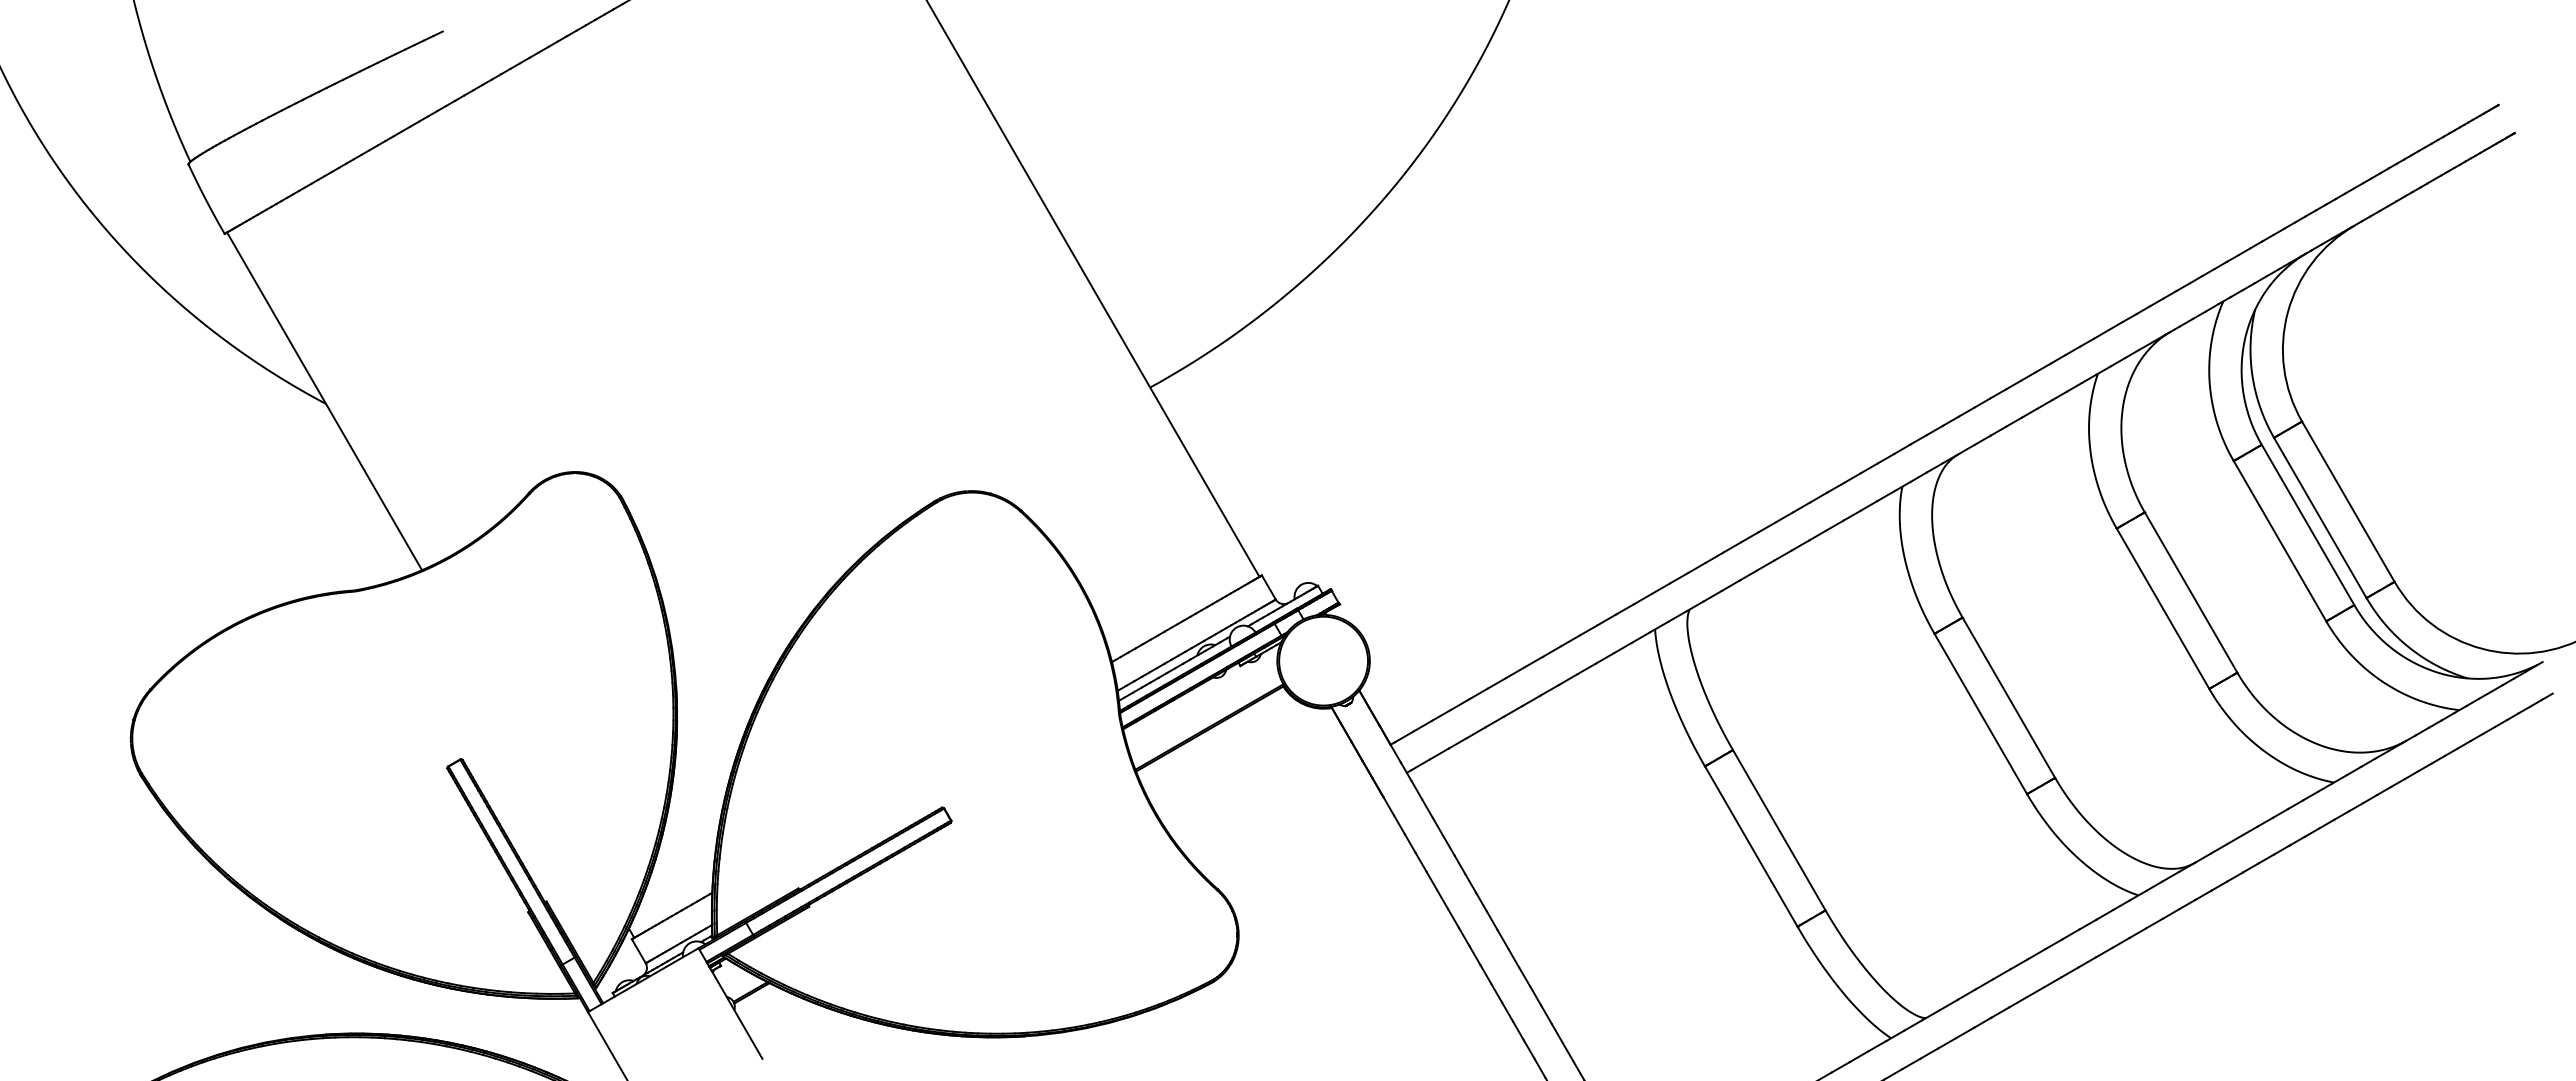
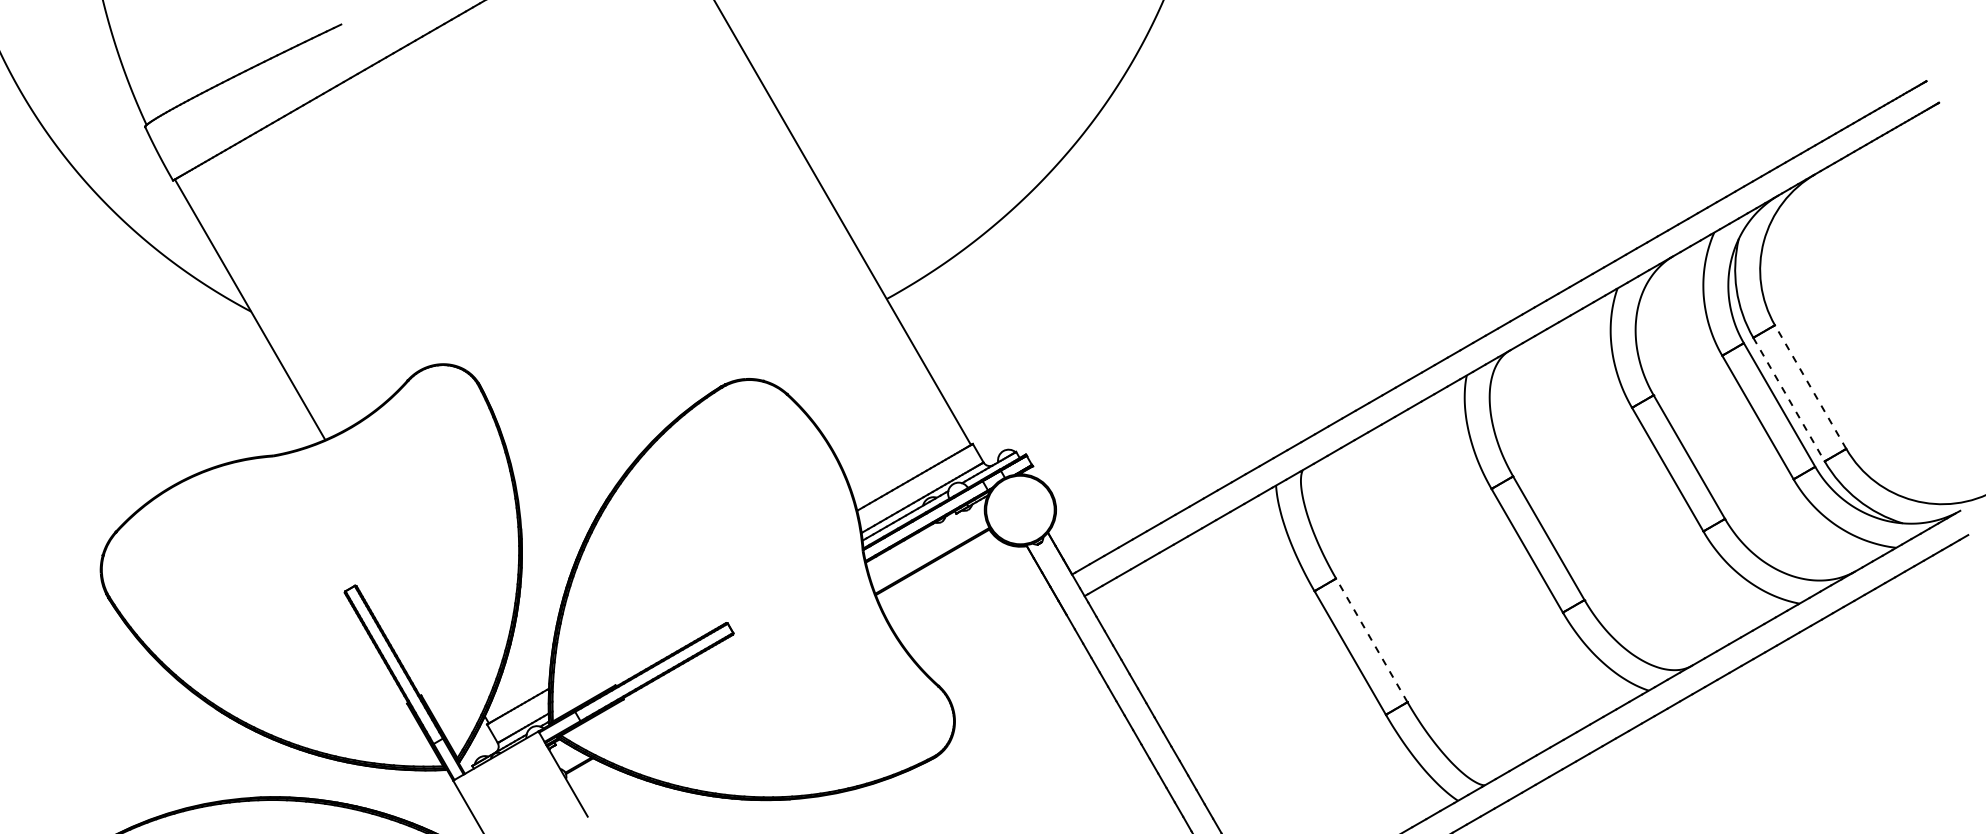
line: (2348, 501) -> (1810, 386), solid -> dashed
line: (2320, 517) -> (1789, 399), solid -> dashed
line: (1779, 830) -> (1371, 640), solid -> dashed

